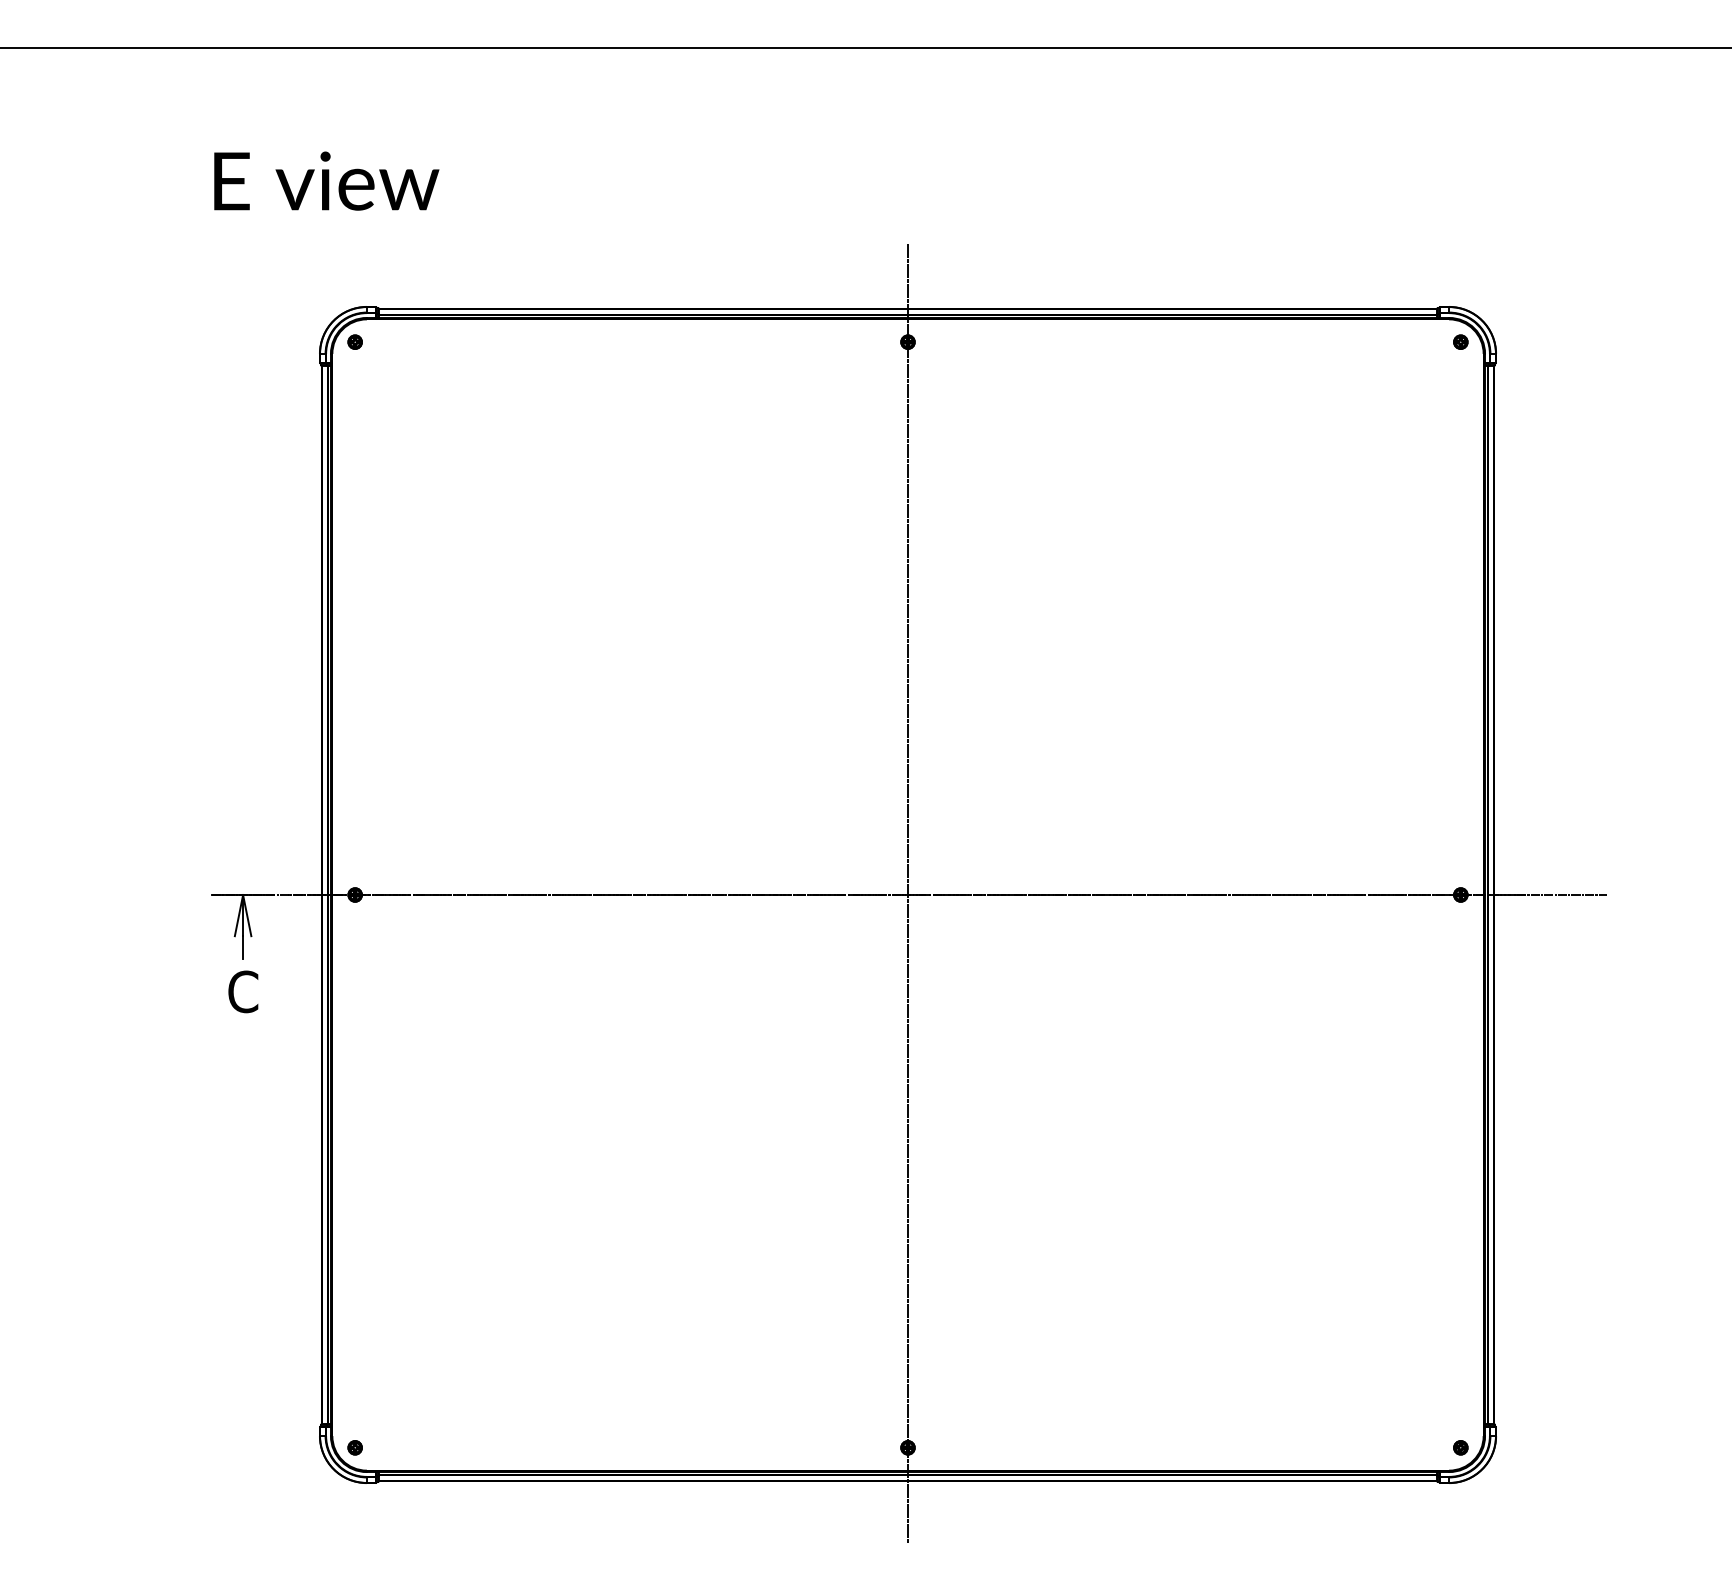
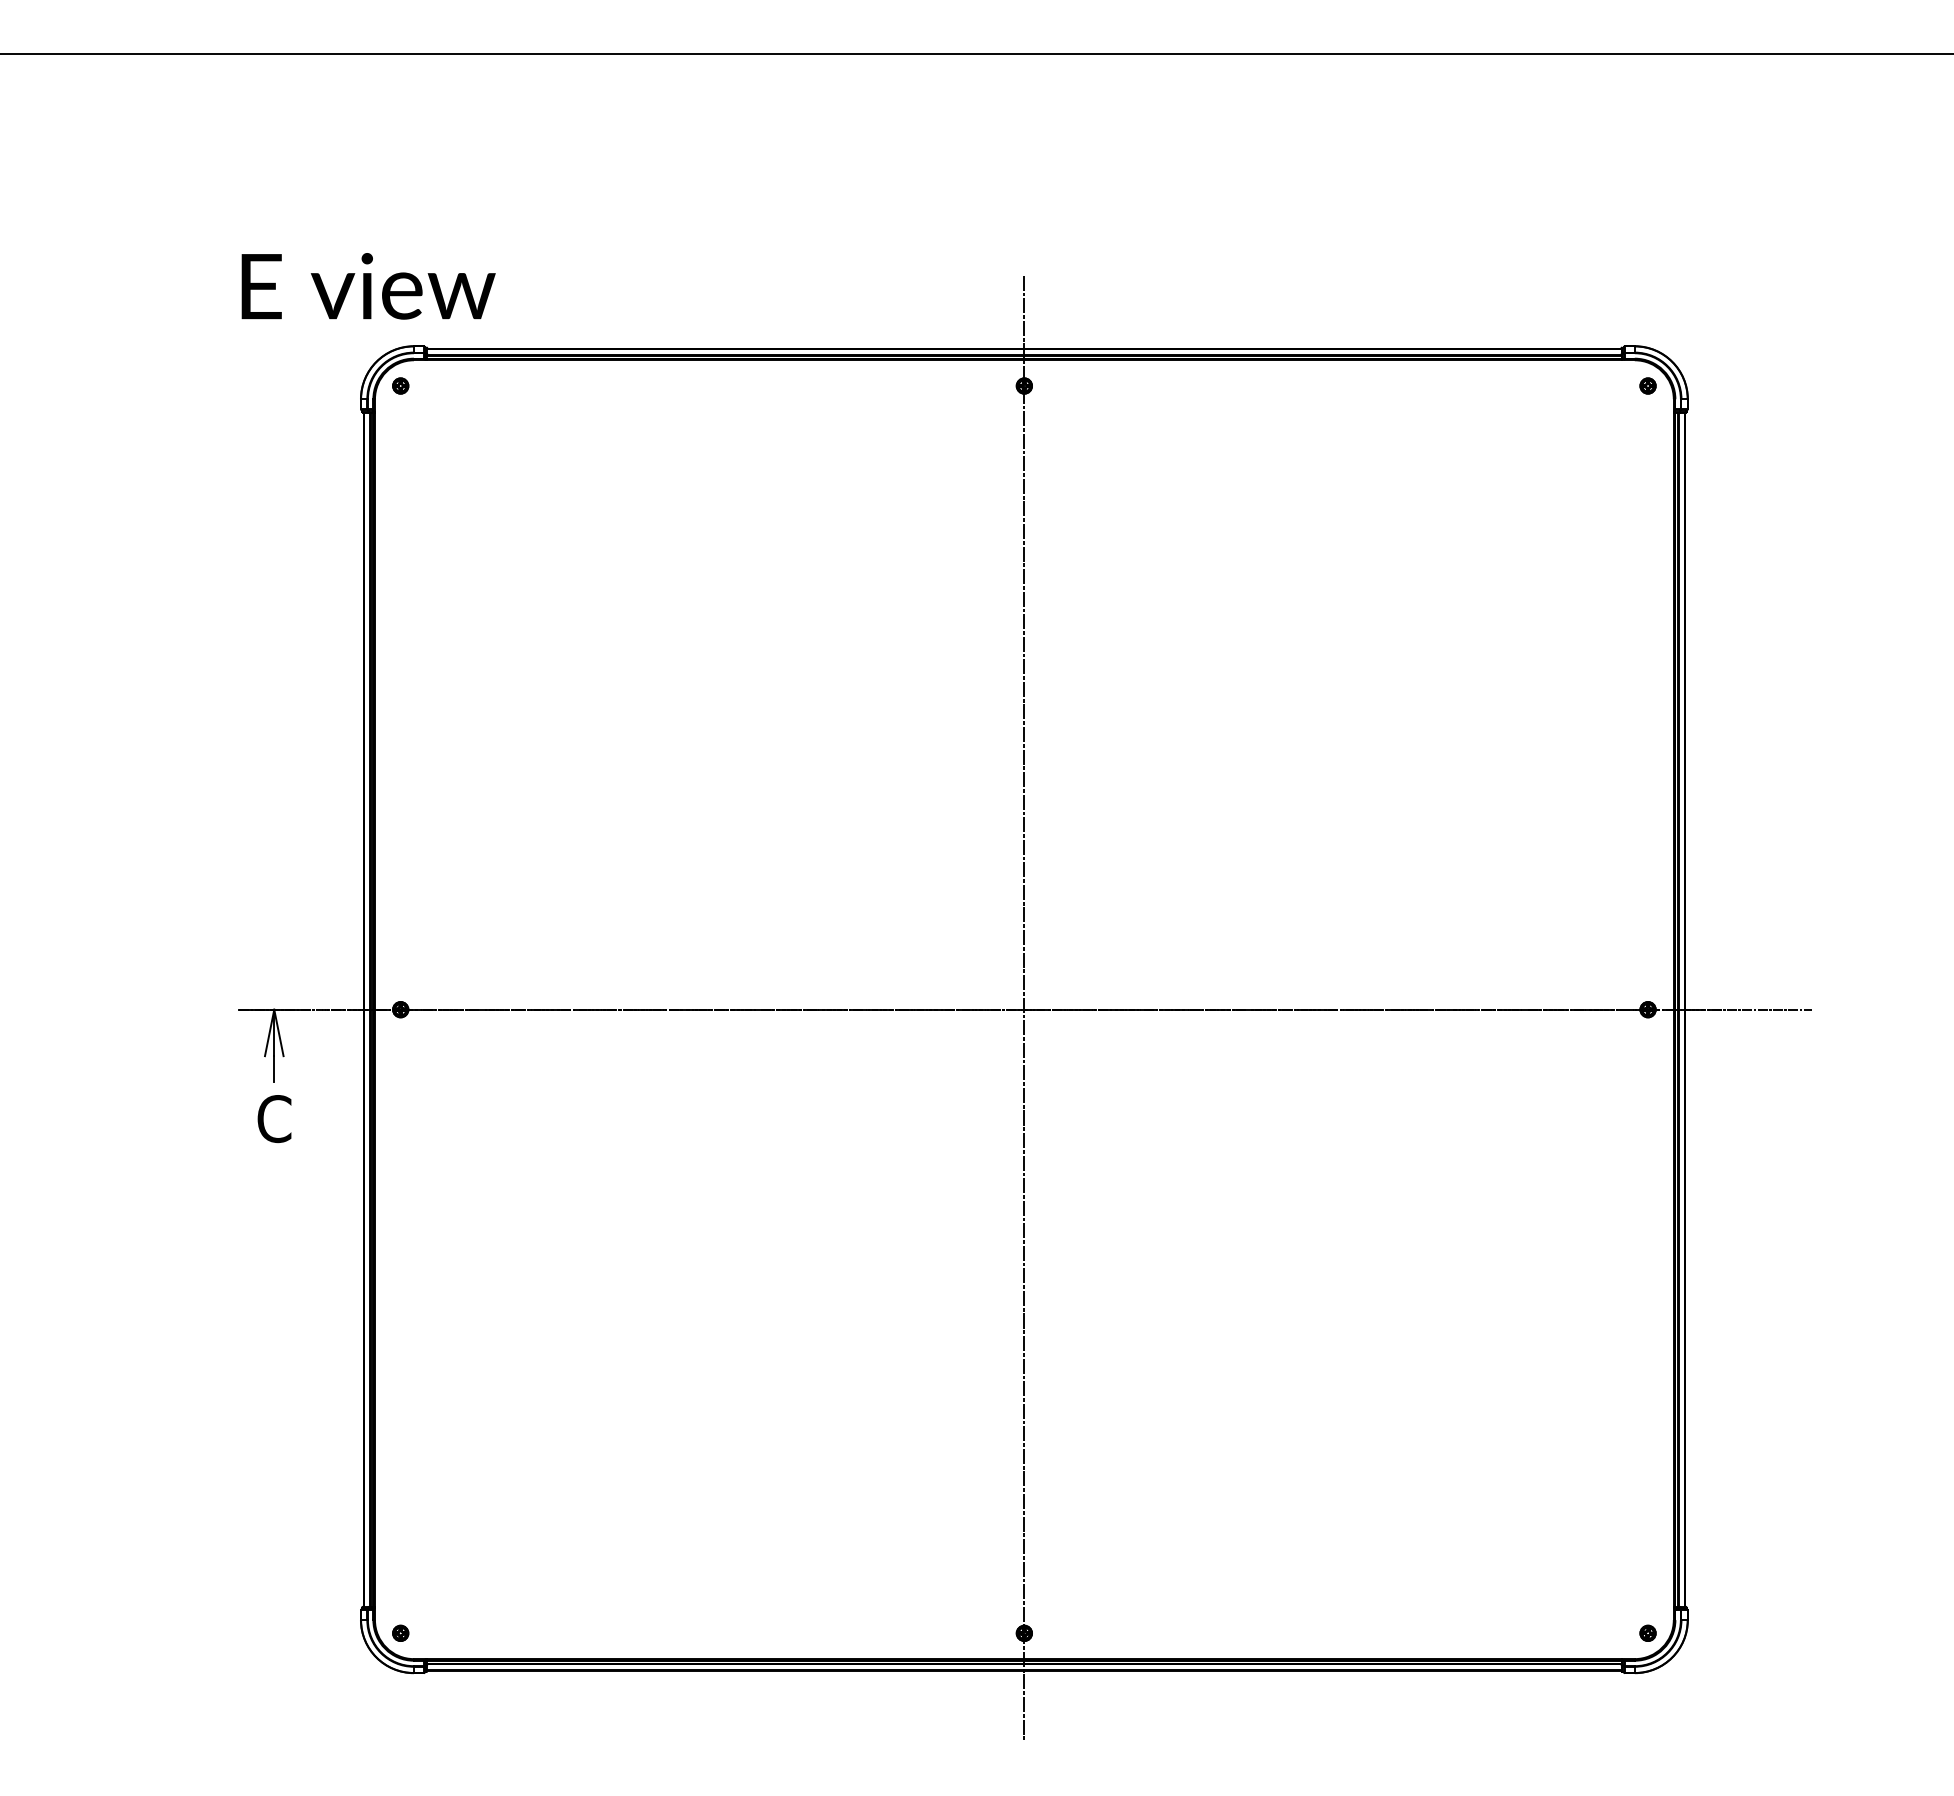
text: (326, 181) -> (368, 286), moved

